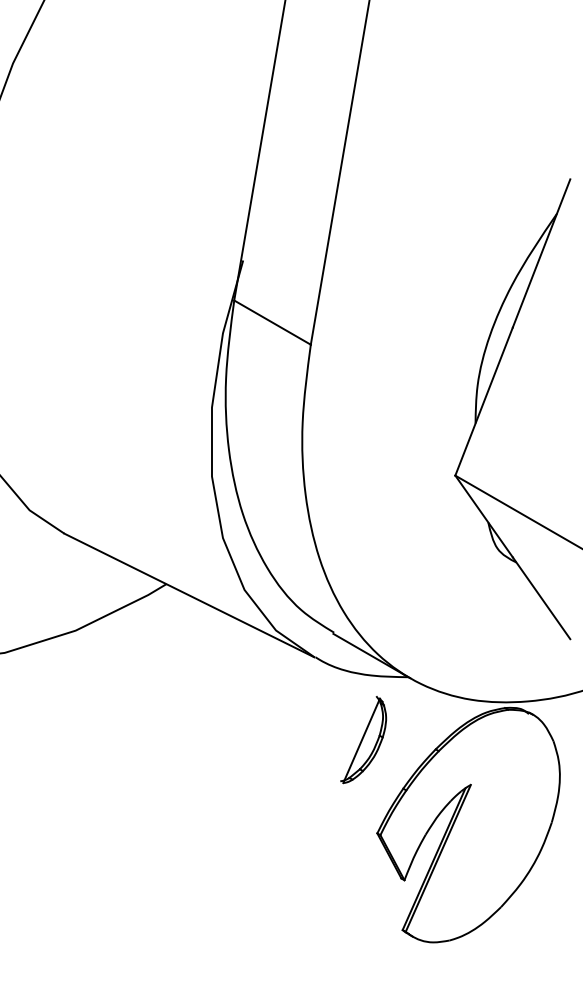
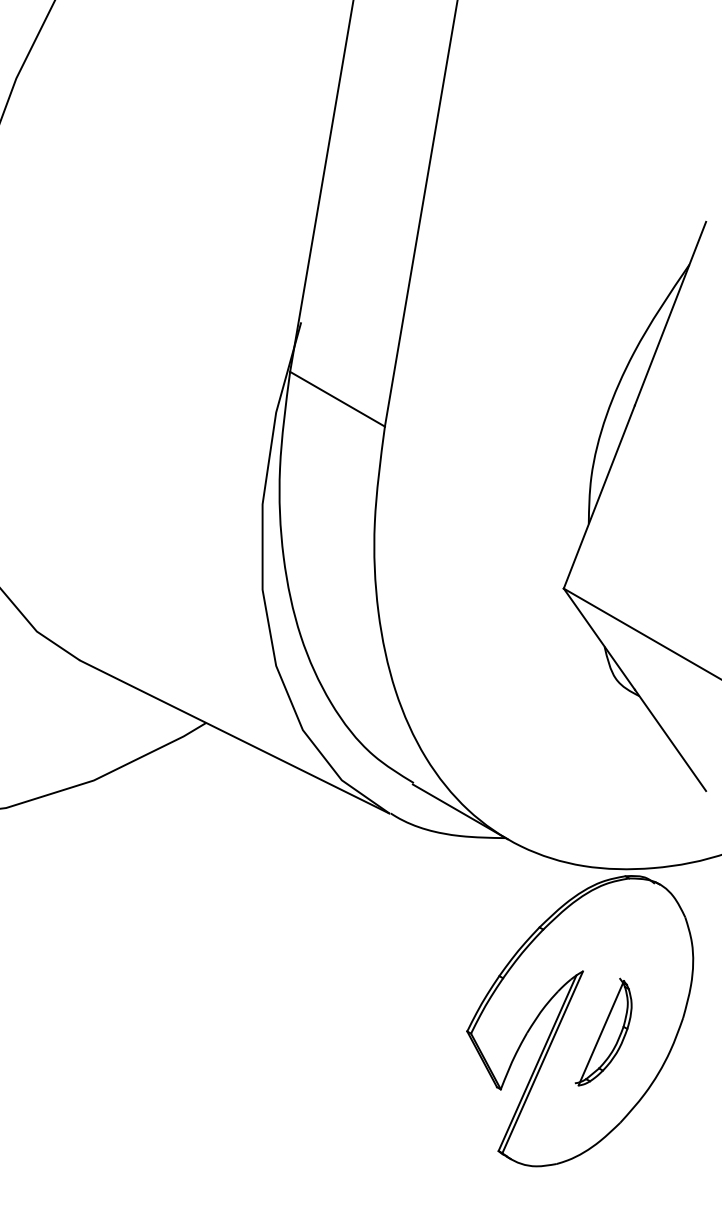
part: (363, 740) -> (603, 1032), moved

